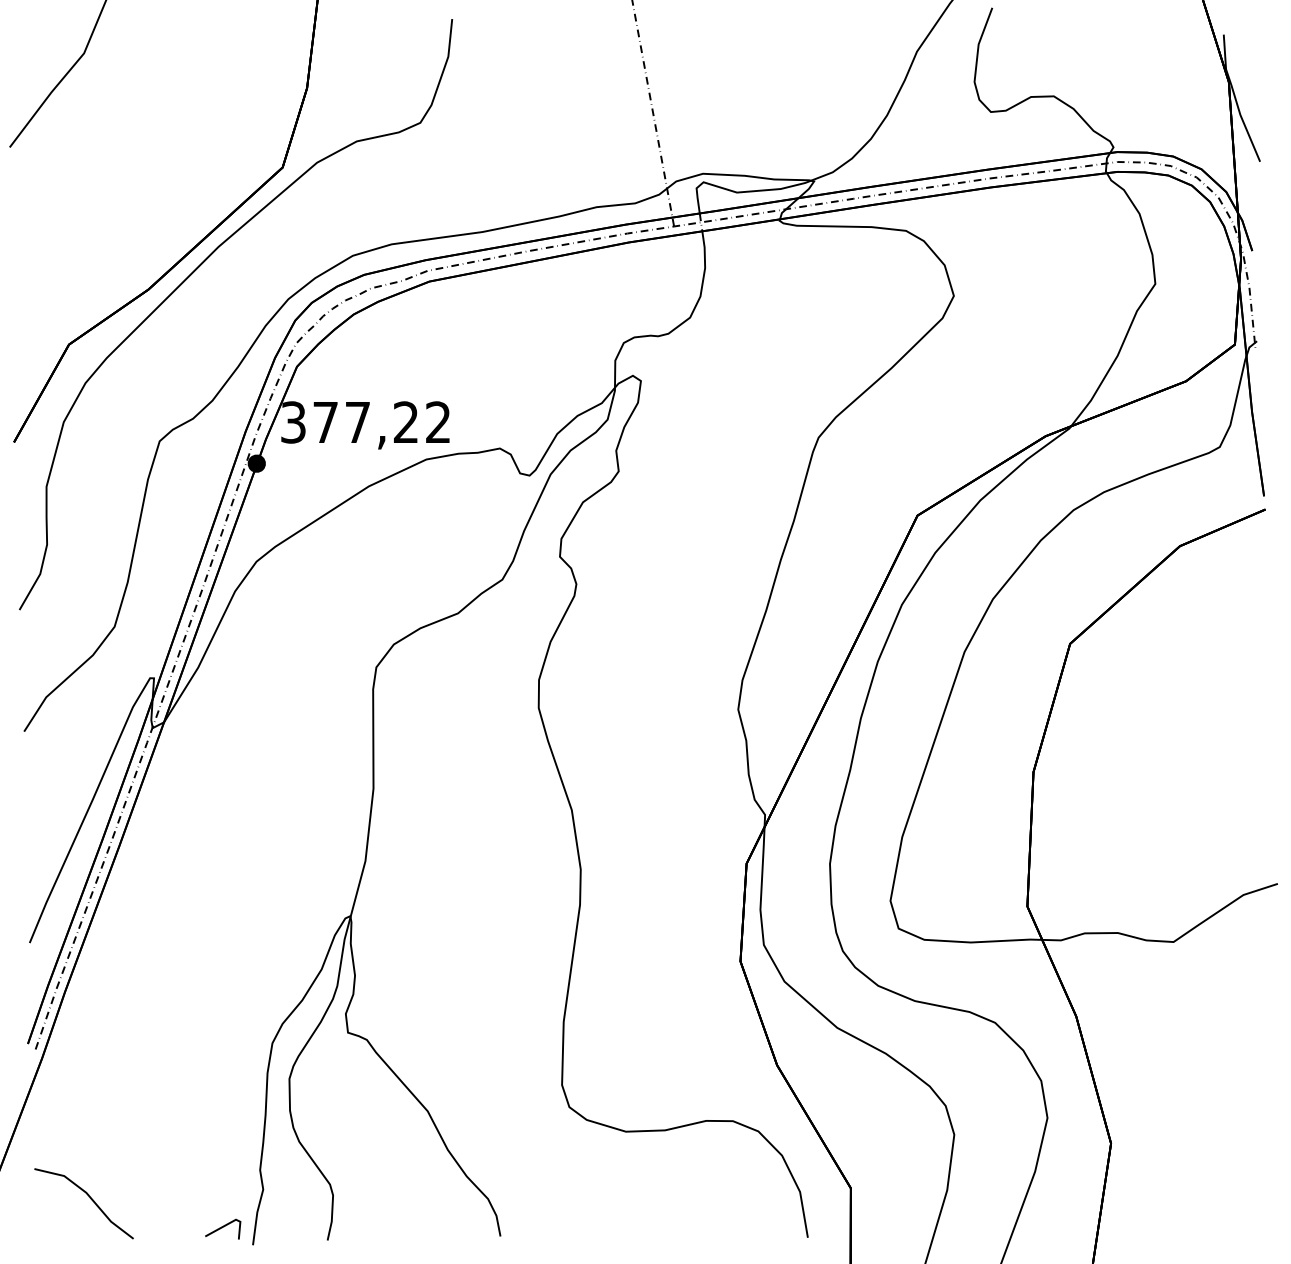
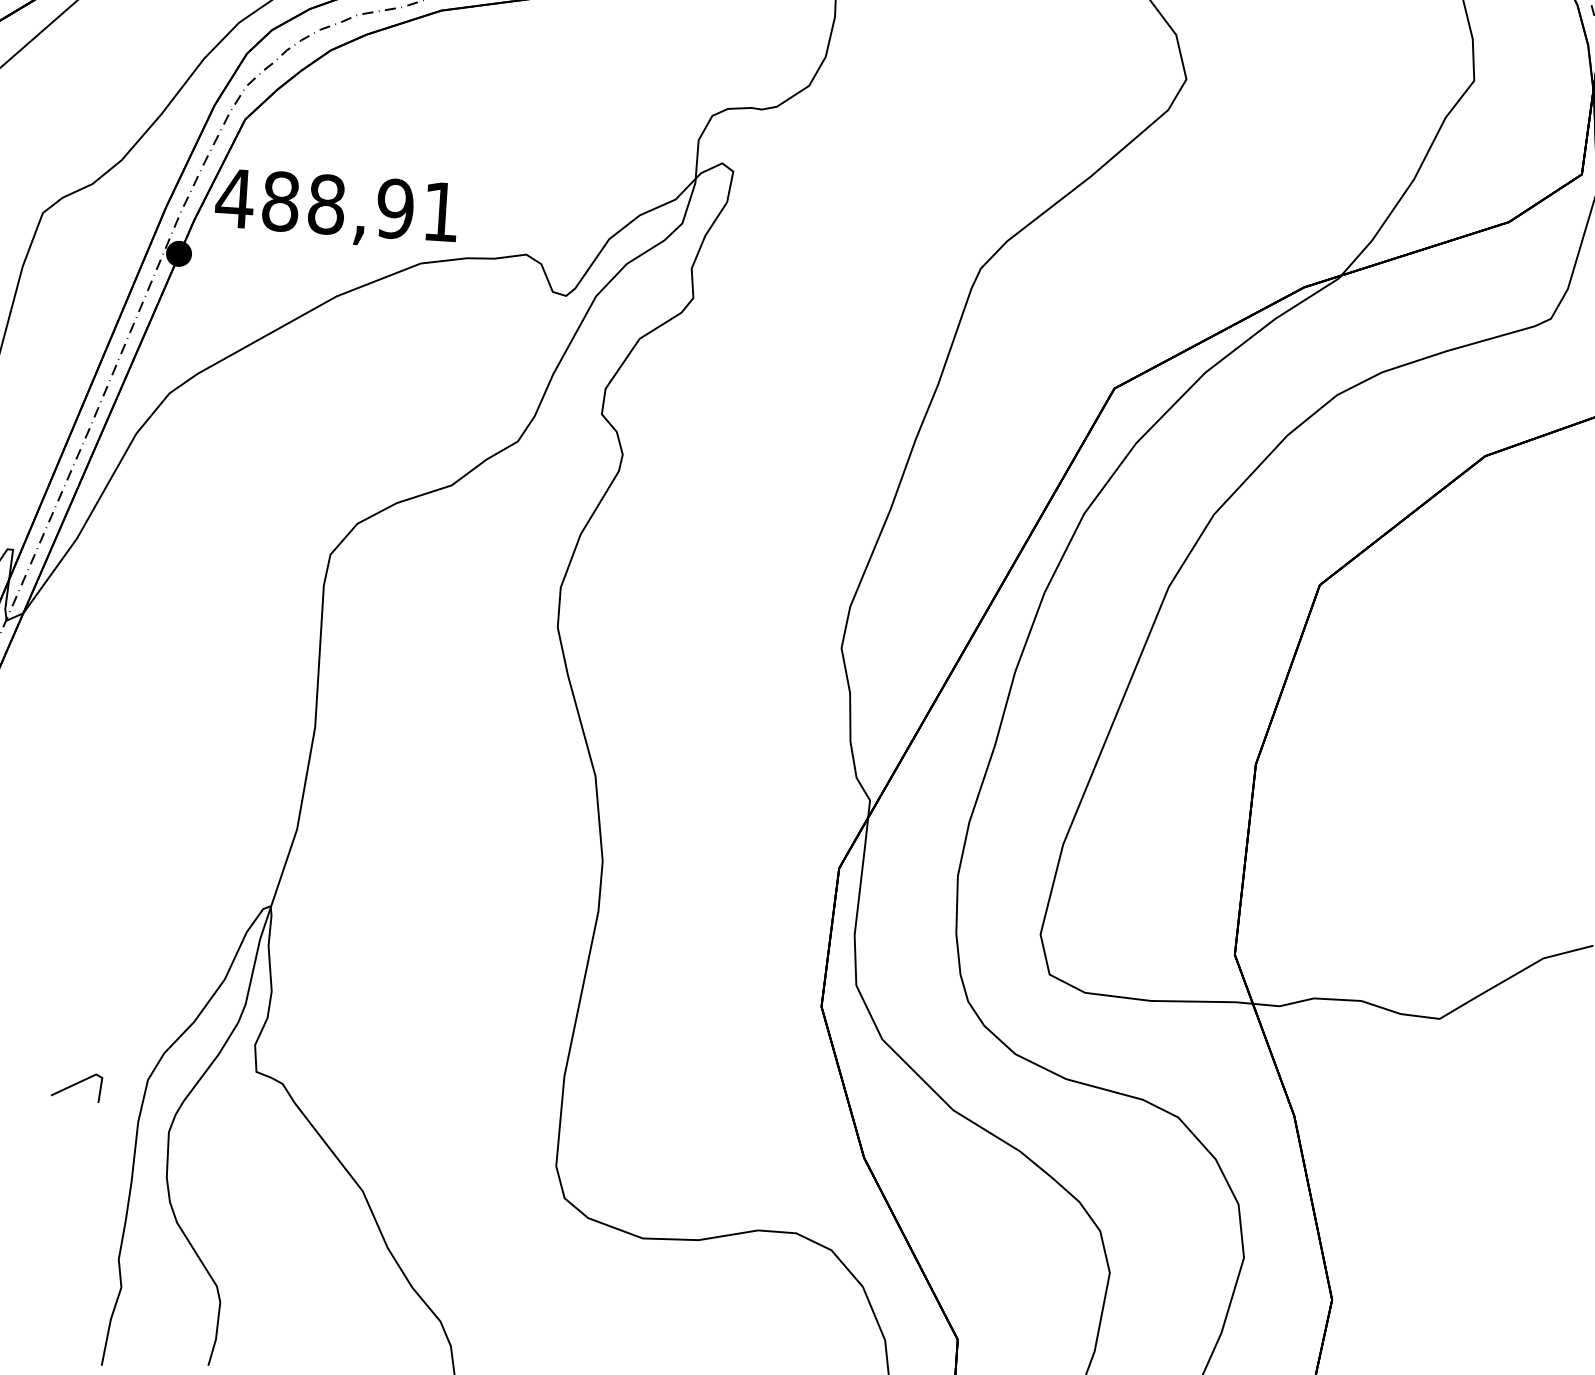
text: (364, 422) -> (336, 205), 377,22 -> 488,91
line: (223, 1227) -> (77, 1084), moved

